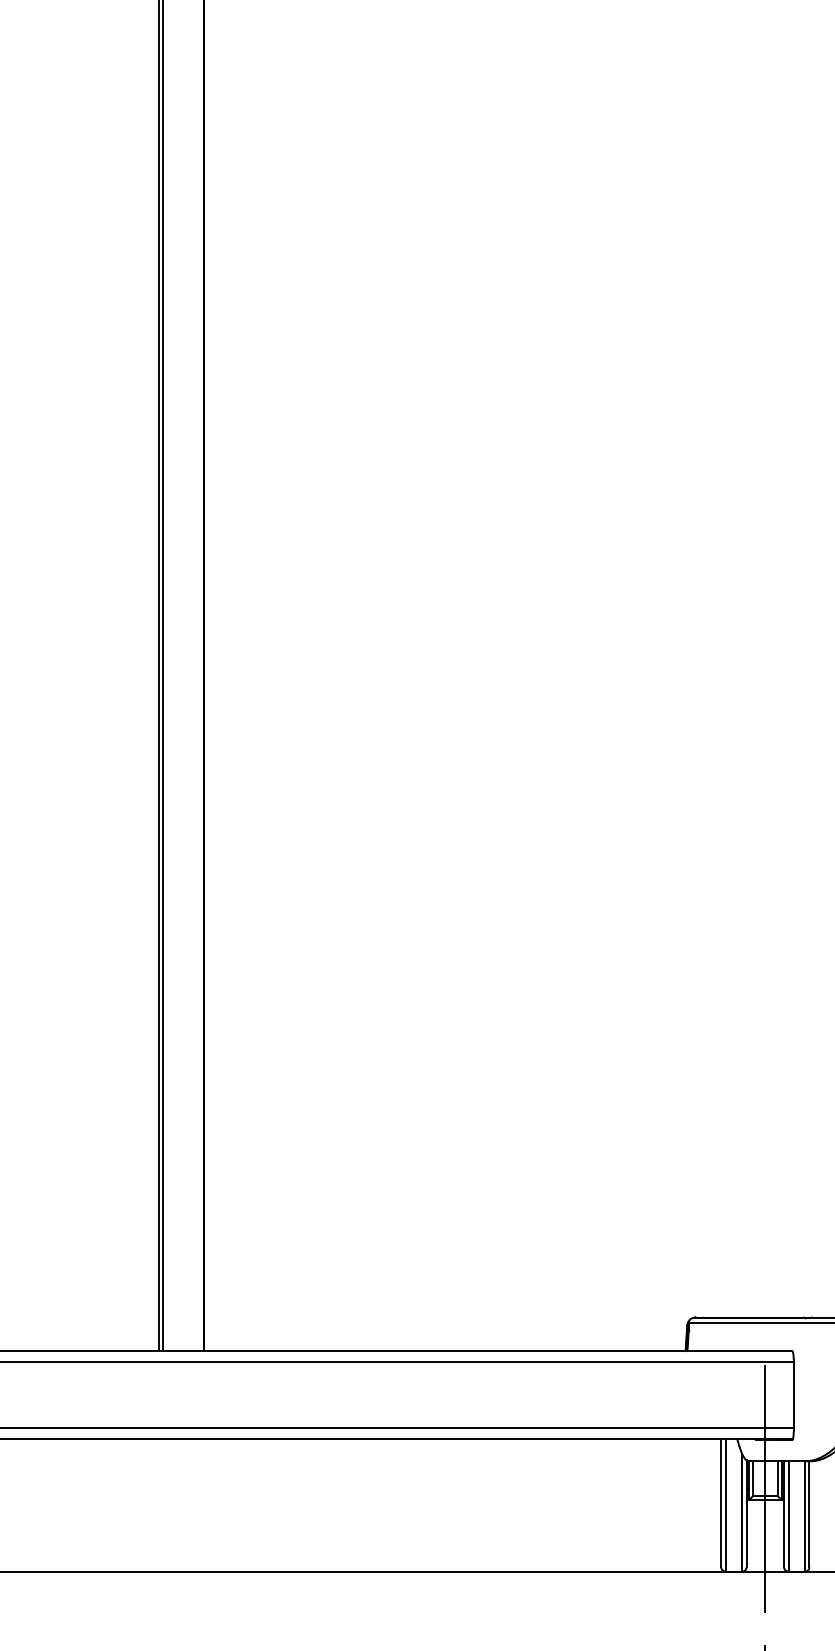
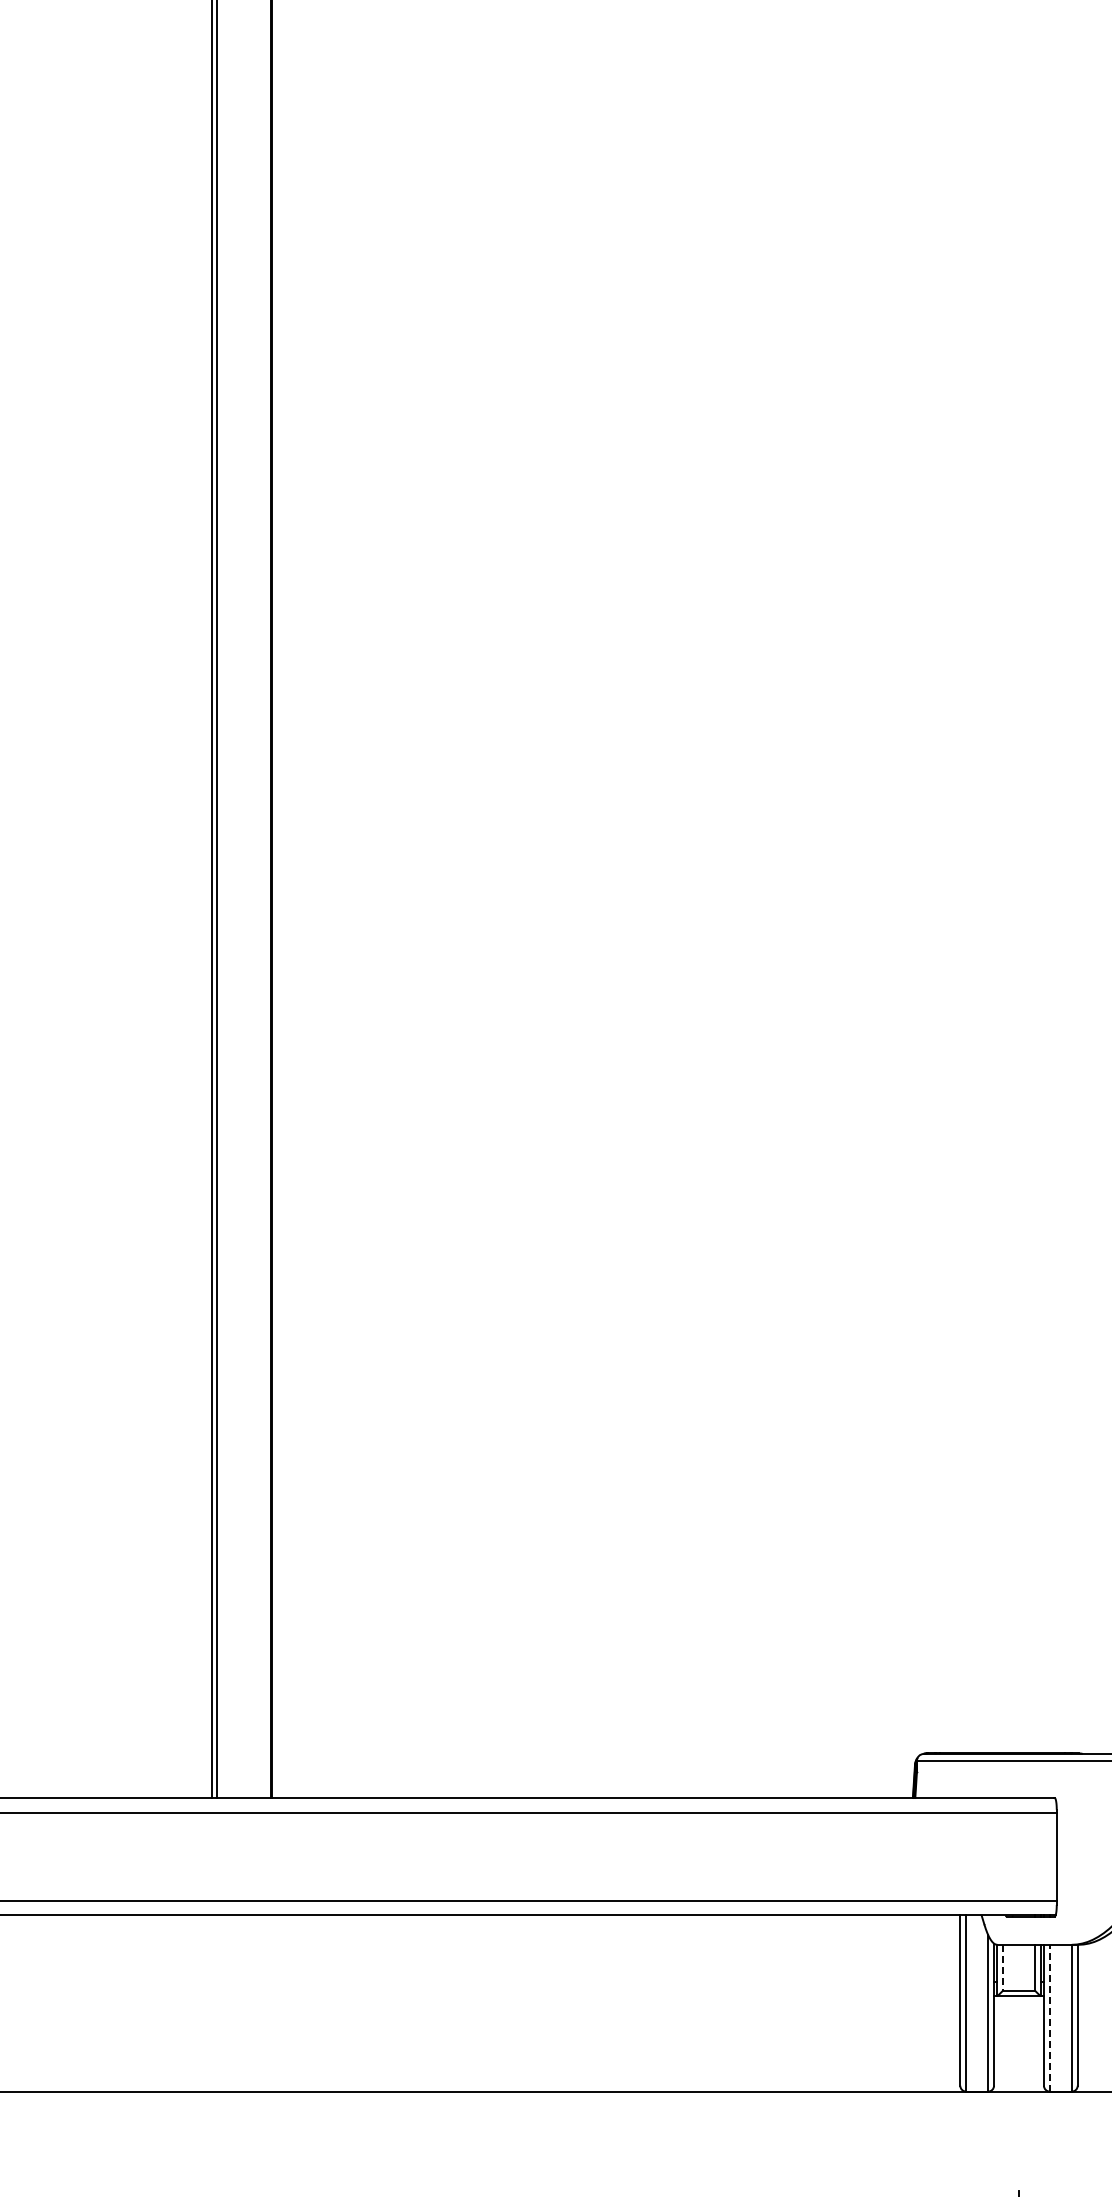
line: (752, 1479) -> (1002, 1968), solid -> dashed
line: (765, 1488) -> (1019, 1981), removed
line: (788, 1515) -> (1049, 2017), solid -> dashed

